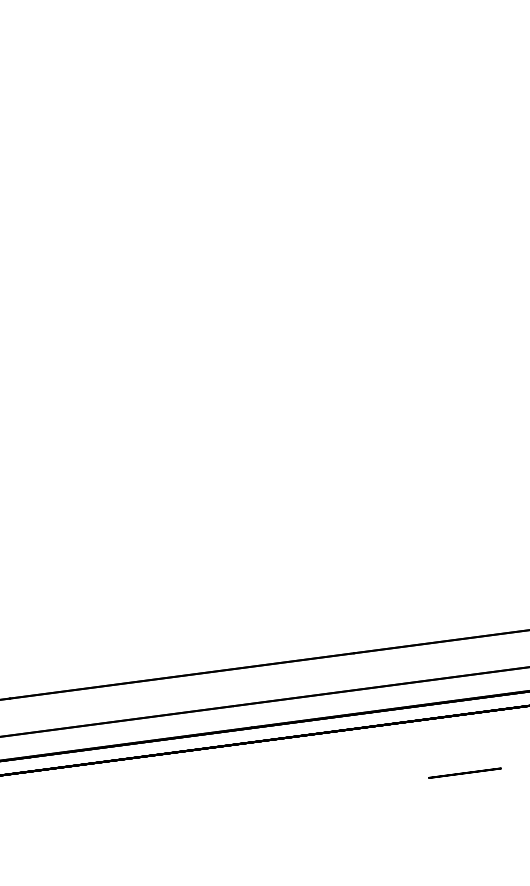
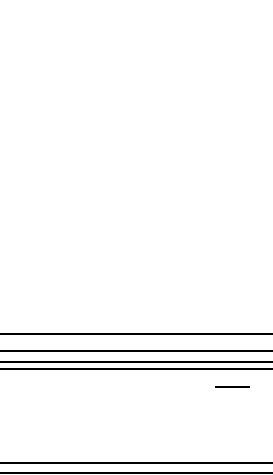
line: (464, 773) -> (232, 386), moved

